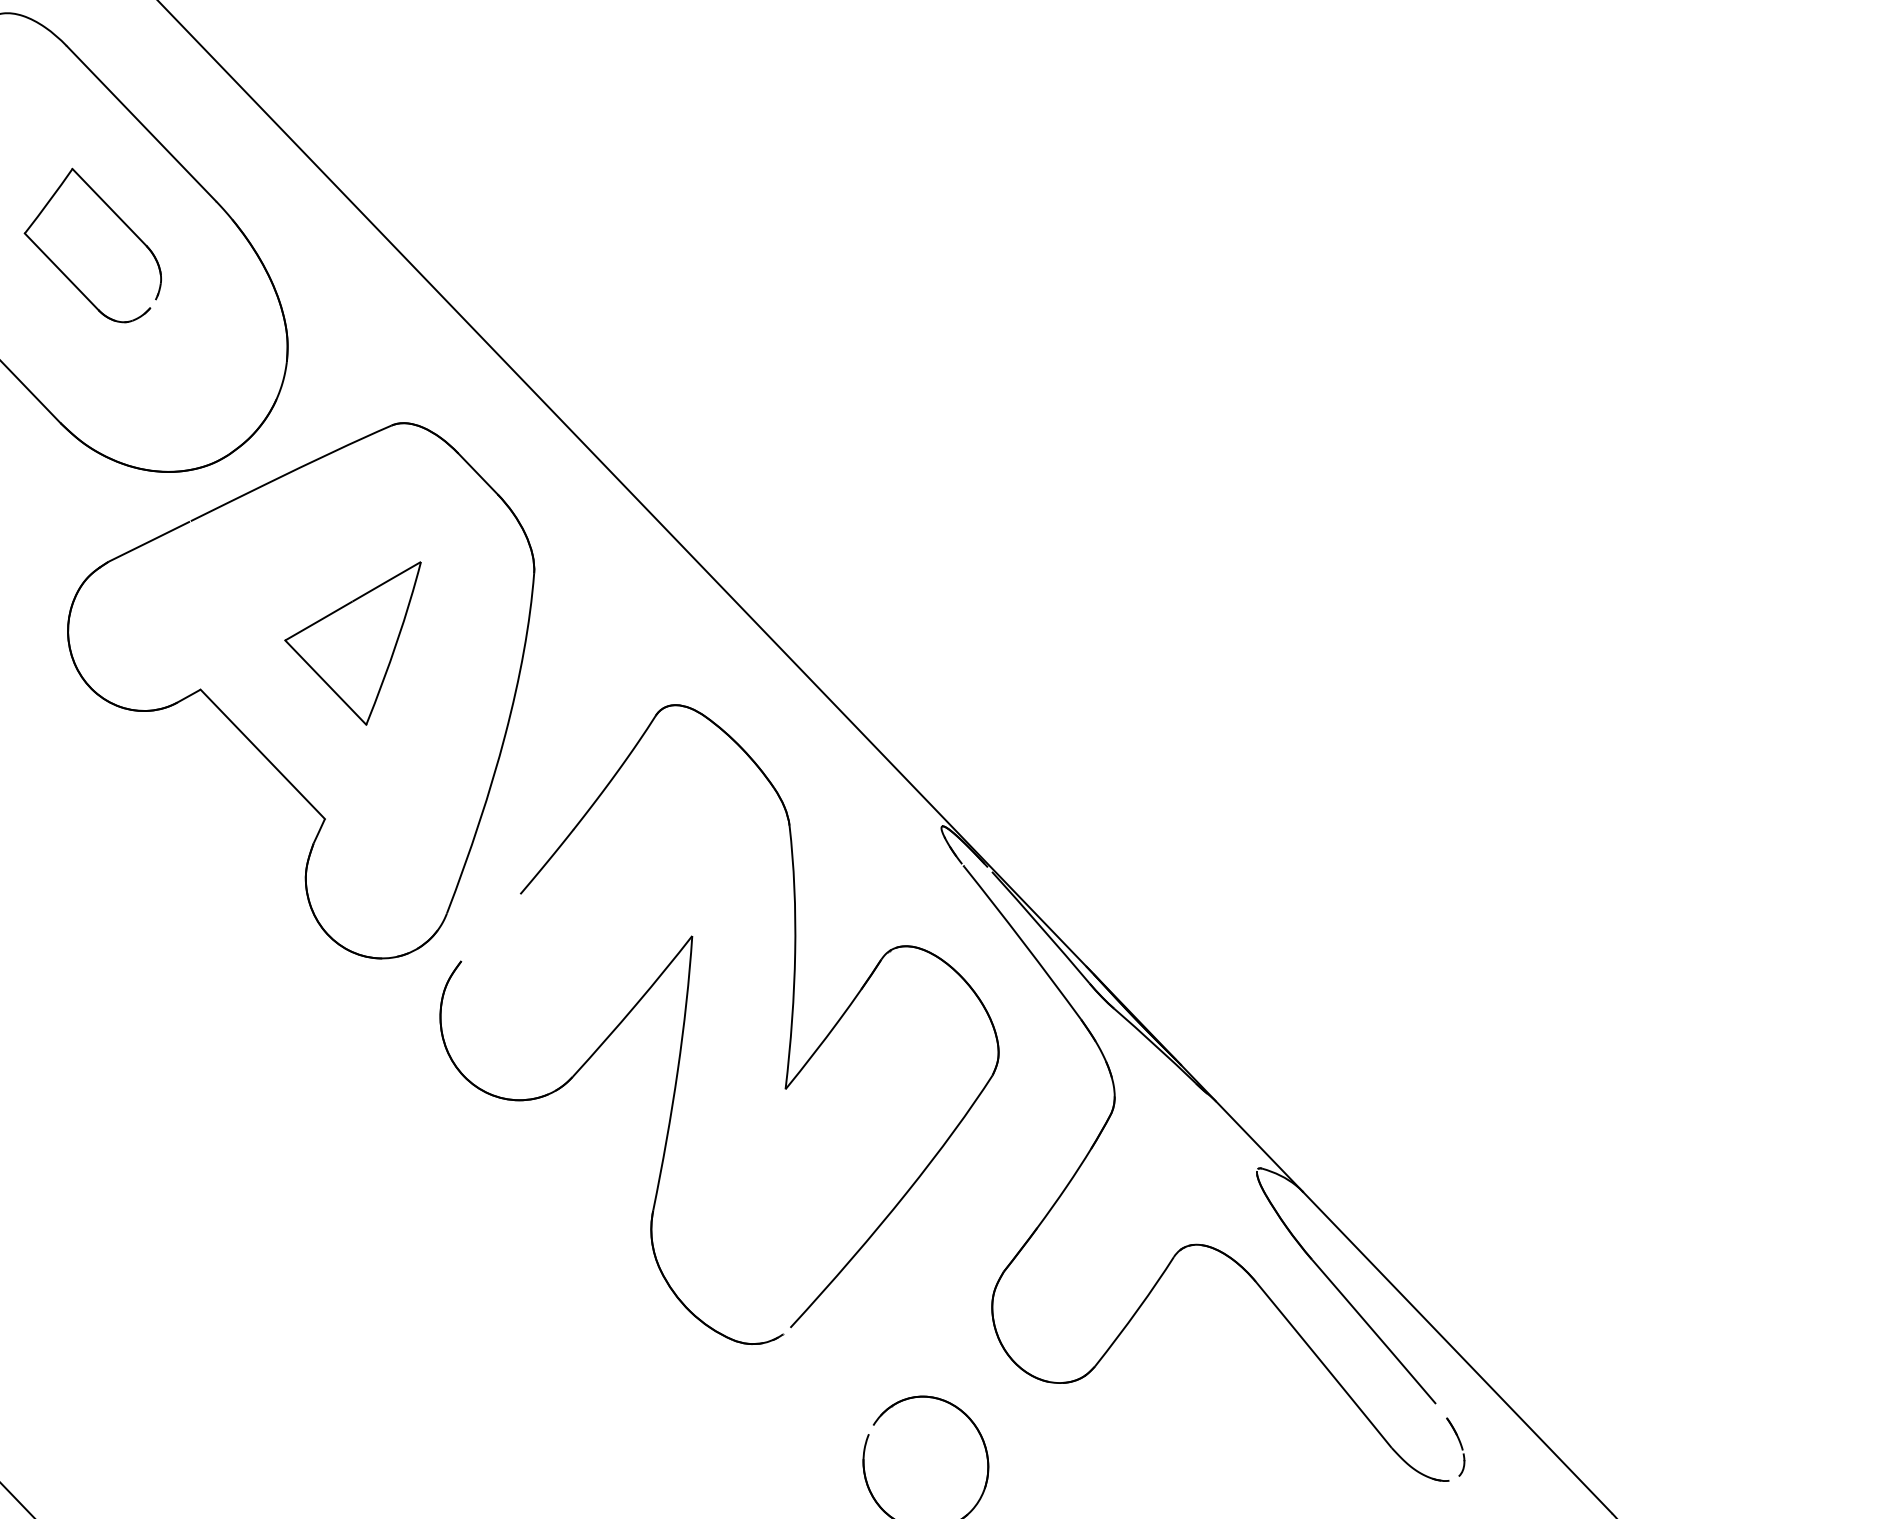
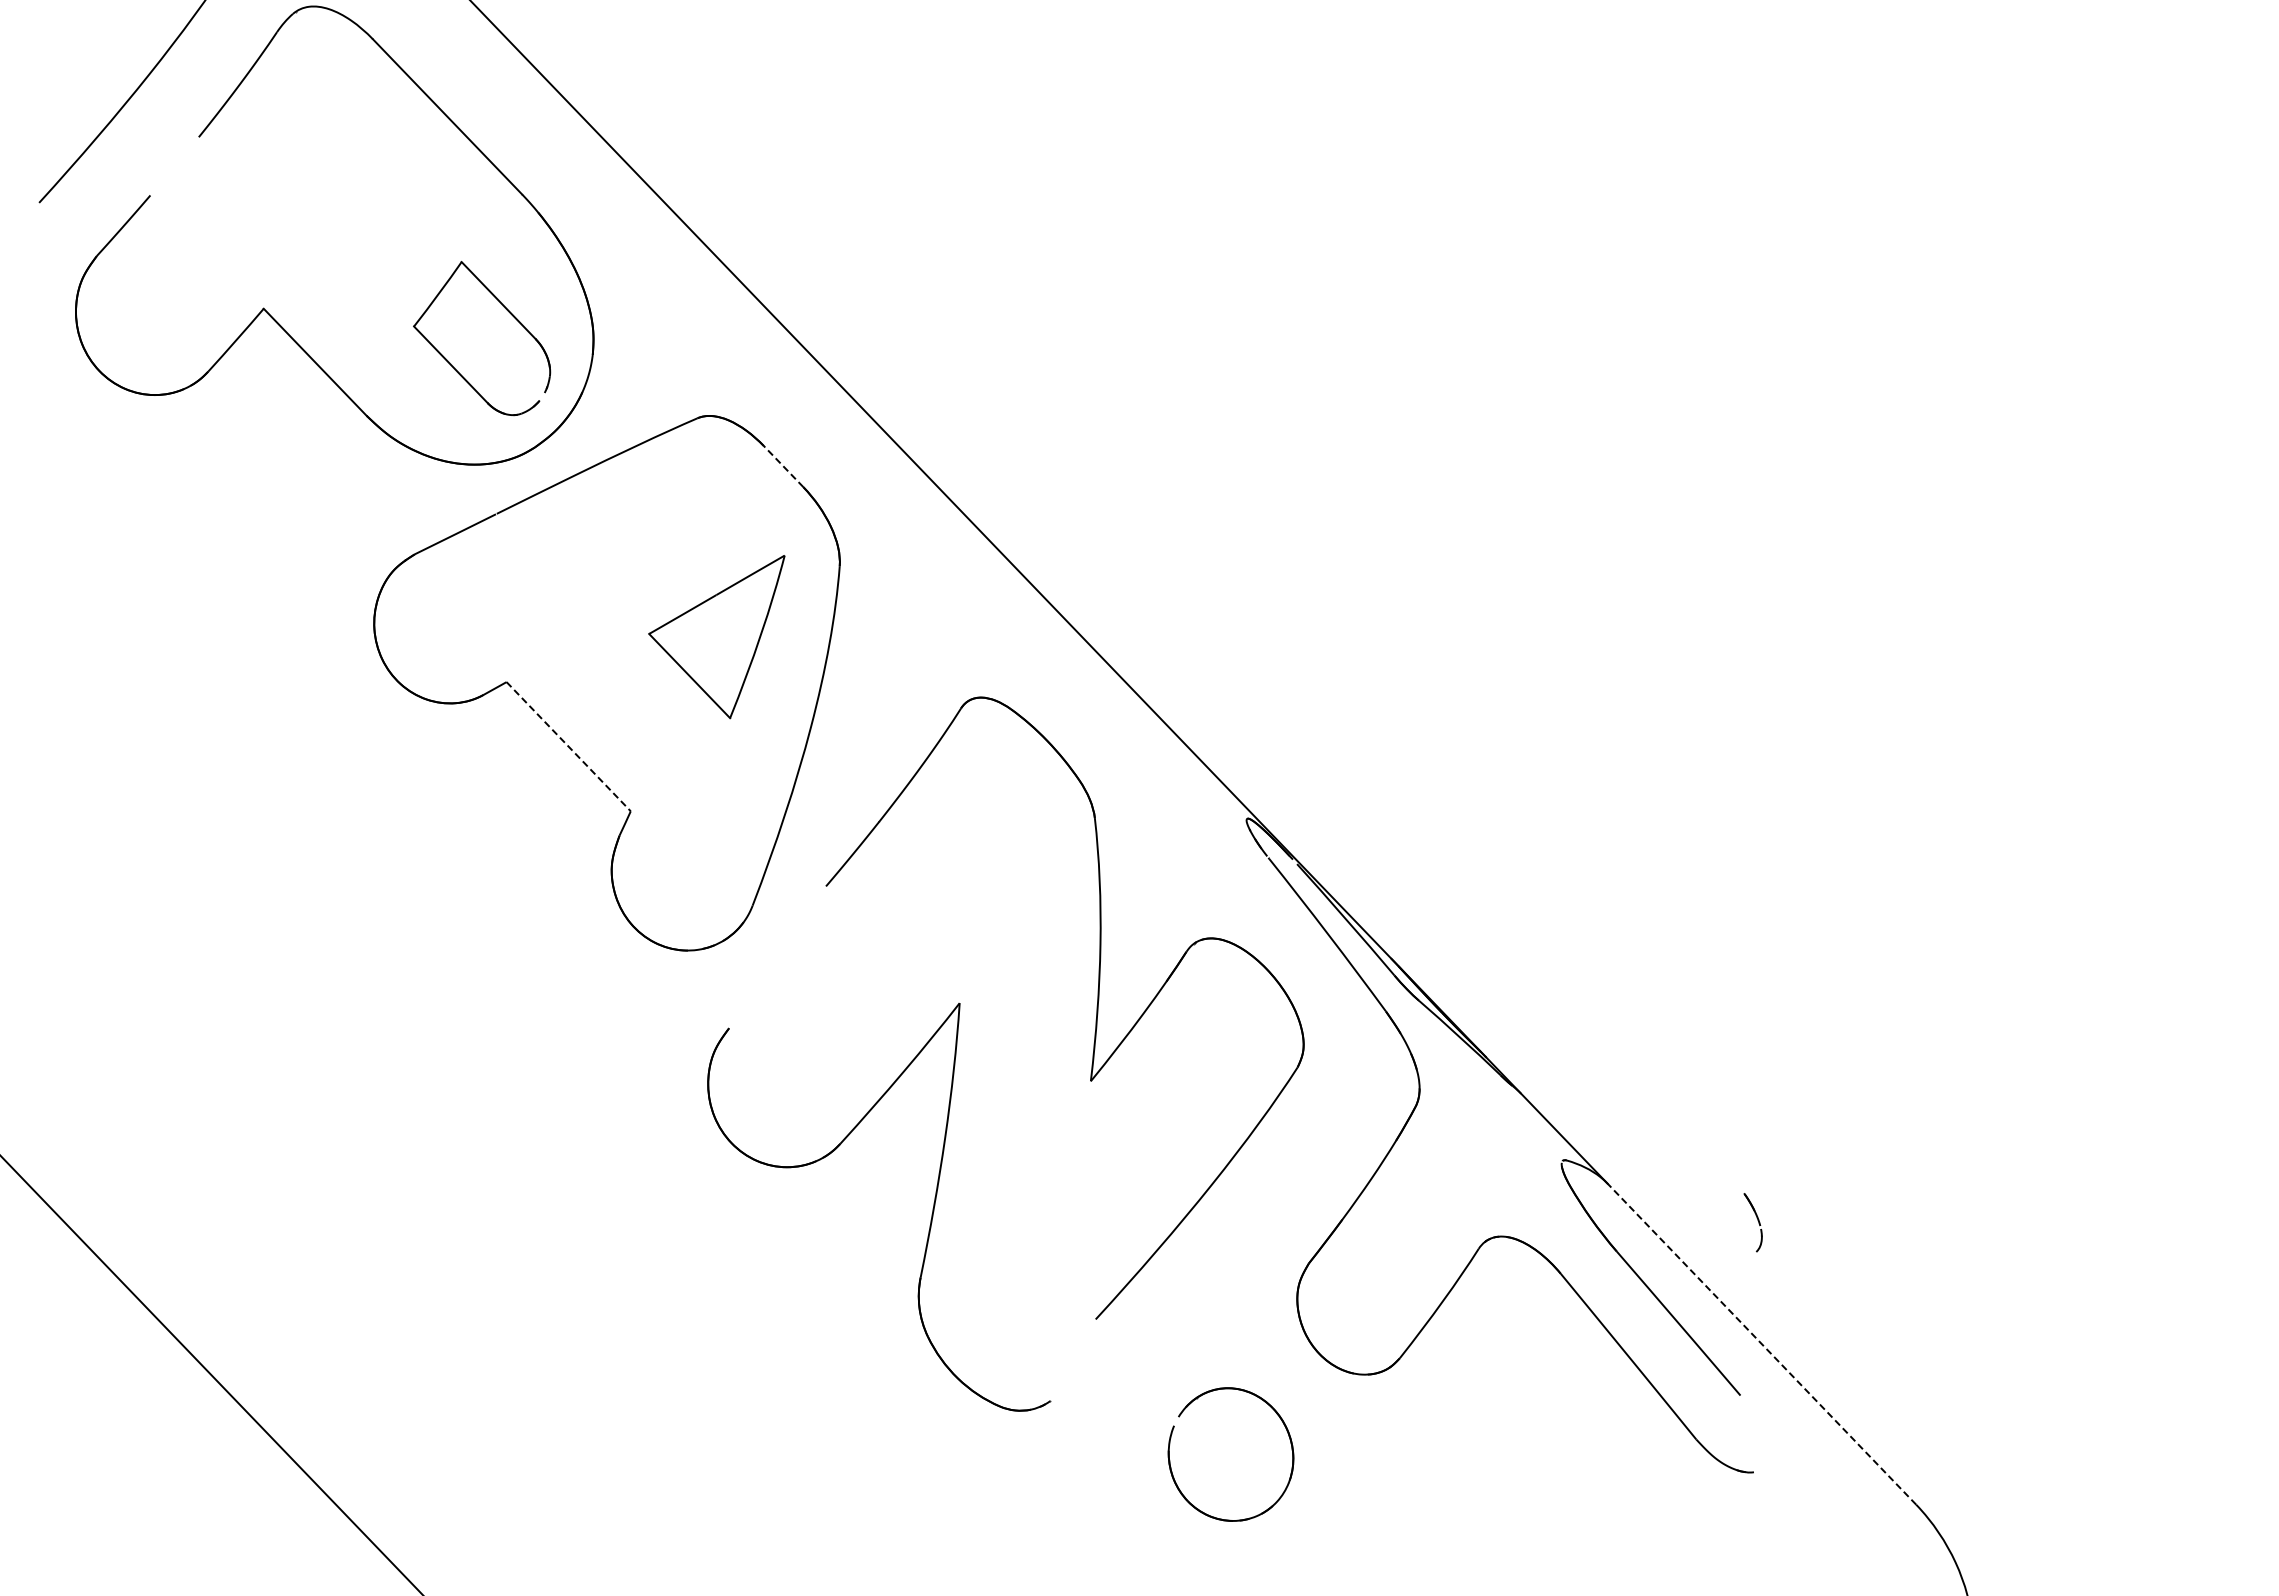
part: (119, 219) -> (508, 312), moved
line: (477, 473) -> (783, 466), solid -> dashed
part: (352, 643) -> (716, 637), moved
line: (262, 754) -> (568, 746), solid -> dashed
part: (663, 1152) -> (930, 1219), moved
line: (1458, 1352) -> (1762, 1344), solid -> dashed
part: (1455, 1446) -> (1752, 1222), moved

